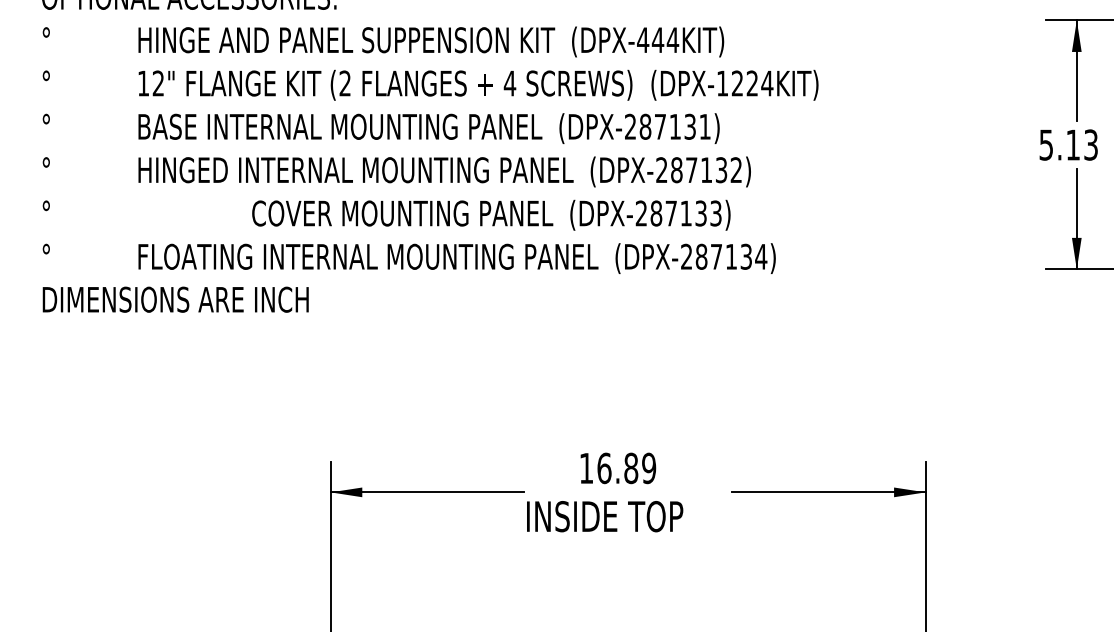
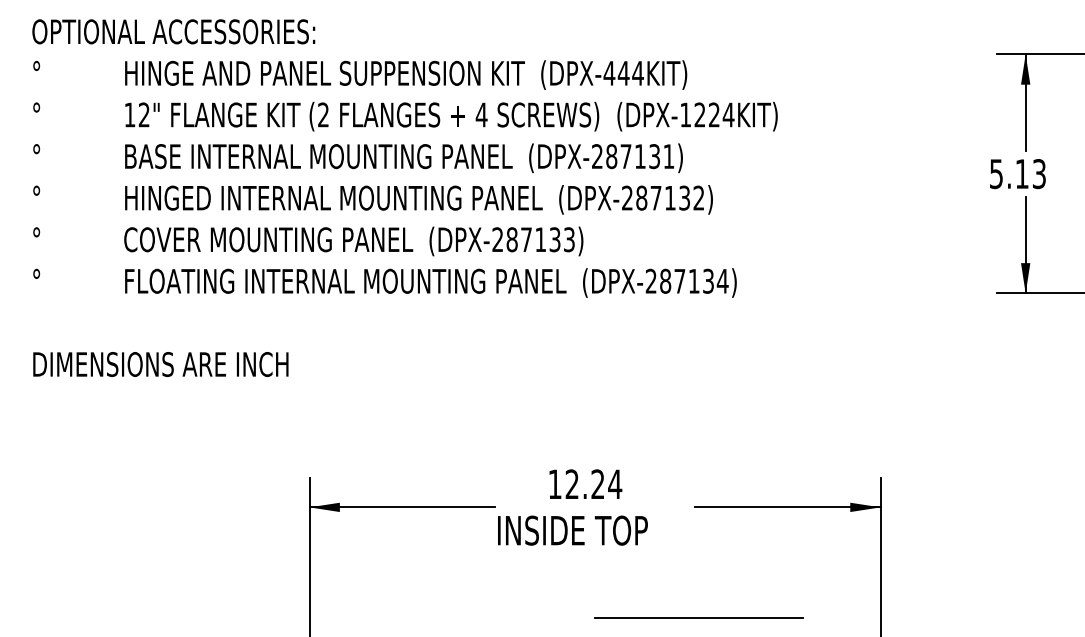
text: (491, 215) -> (353, 241), moved
text: (175, 299) -> (160, 364), moved
text: (626, 468) -> (593, 484), 16.89 -> 12.24
line: (735, 607) -> (698, 617), added

